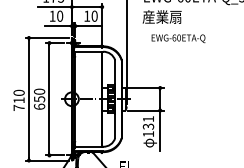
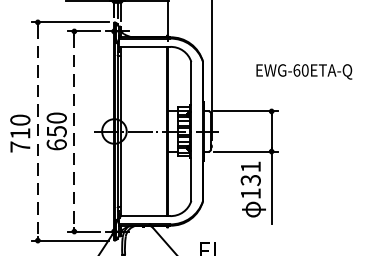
text: (178, 38) -> (304, 71), moved
line: (28, 99) -> (37, 131), solid -> dashed
line: (49, 99) -> (74, 131), solid -> dashed

